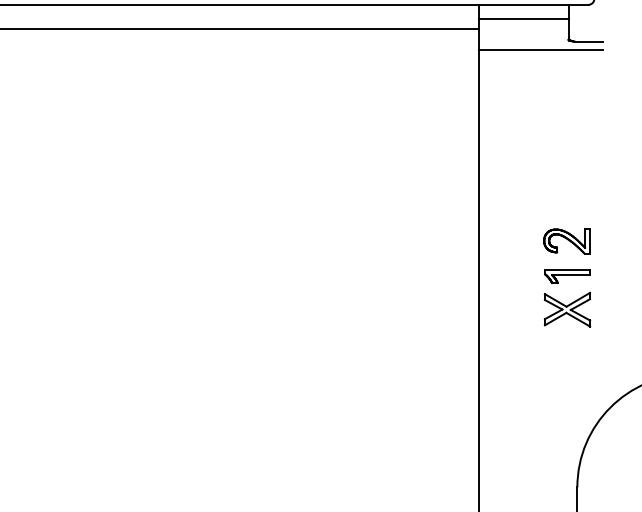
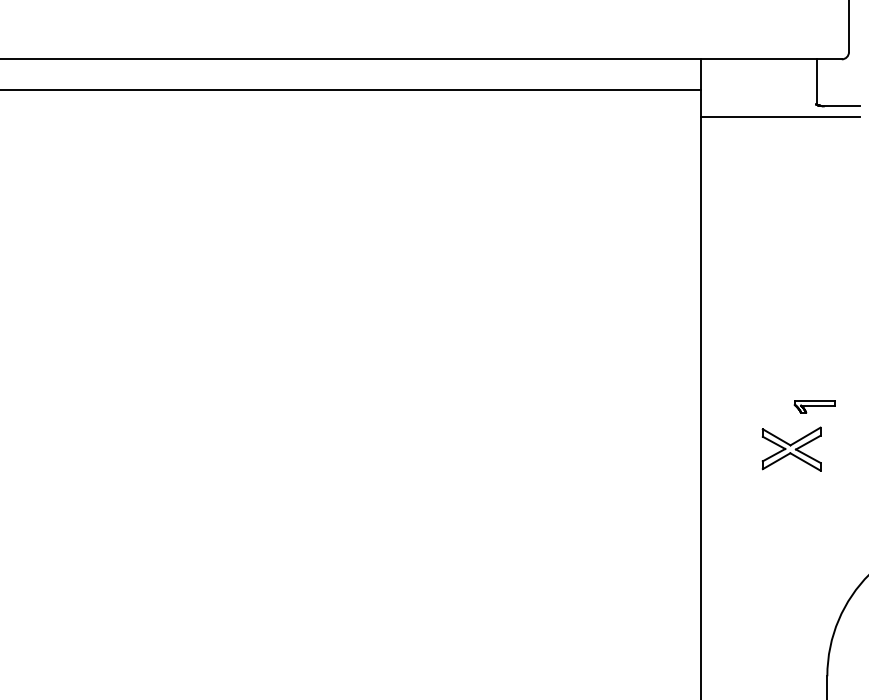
line: (523, 18) -> (758, 77), removed
part: (567, 241) -> (814, 361), removed
part: (567, 276) -> (814, 406), size x0.7
part: (567, 309) -> (791, 448), moved

